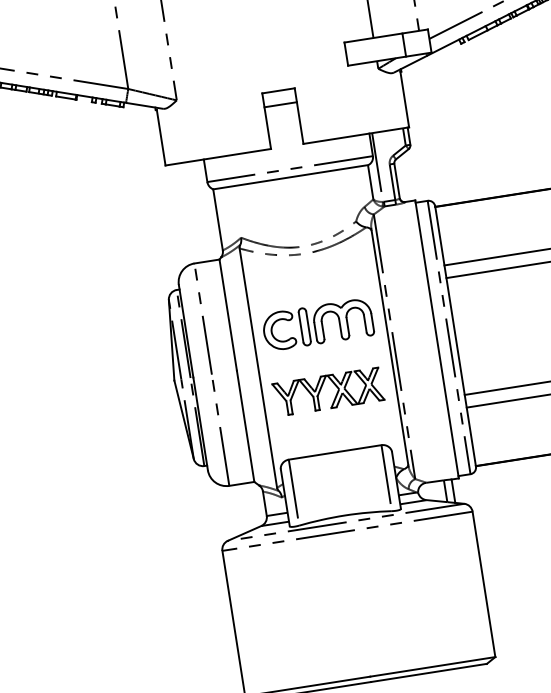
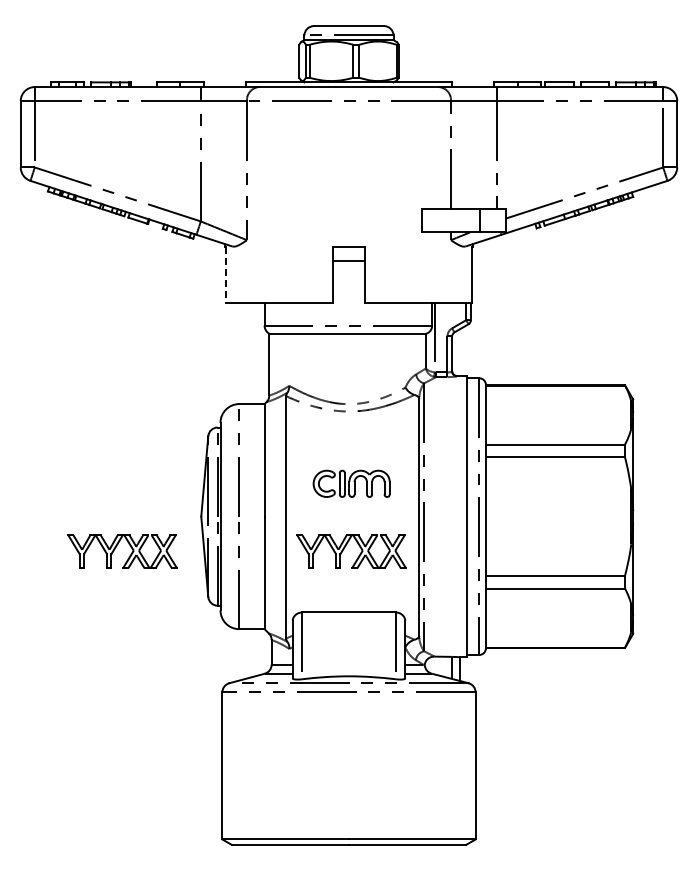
line: (161, 138) -> (225, 275), solid -> dashed
part: (317, 324) -> (351, 483), size x0.7
part: (96, 423) -> (117, 546), added

